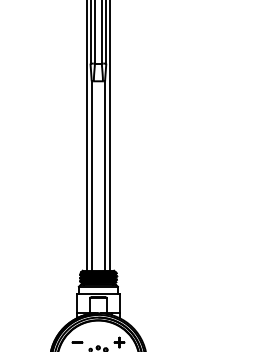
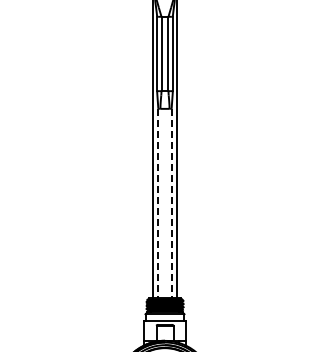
line: (91, 175) -> (158, 203), solid -> dashed
line: (104, 175) -> (171, 203), solid -> dashed

